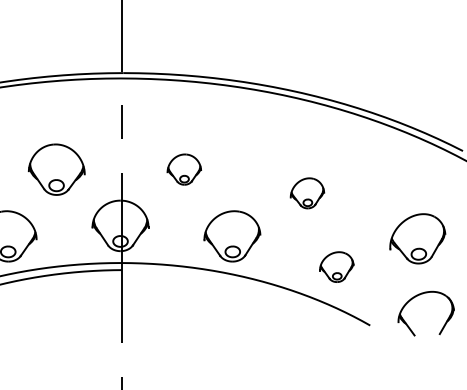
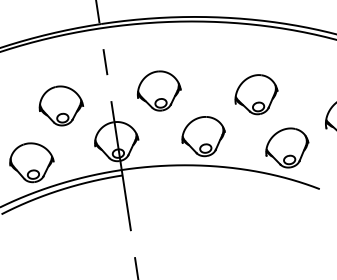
part: (184, 169) -> (159, 90), size x1.67
part: (307, 193) -> (256, 95), size x1.67
part: (336, 266) -> (287, 147), size x1.67

